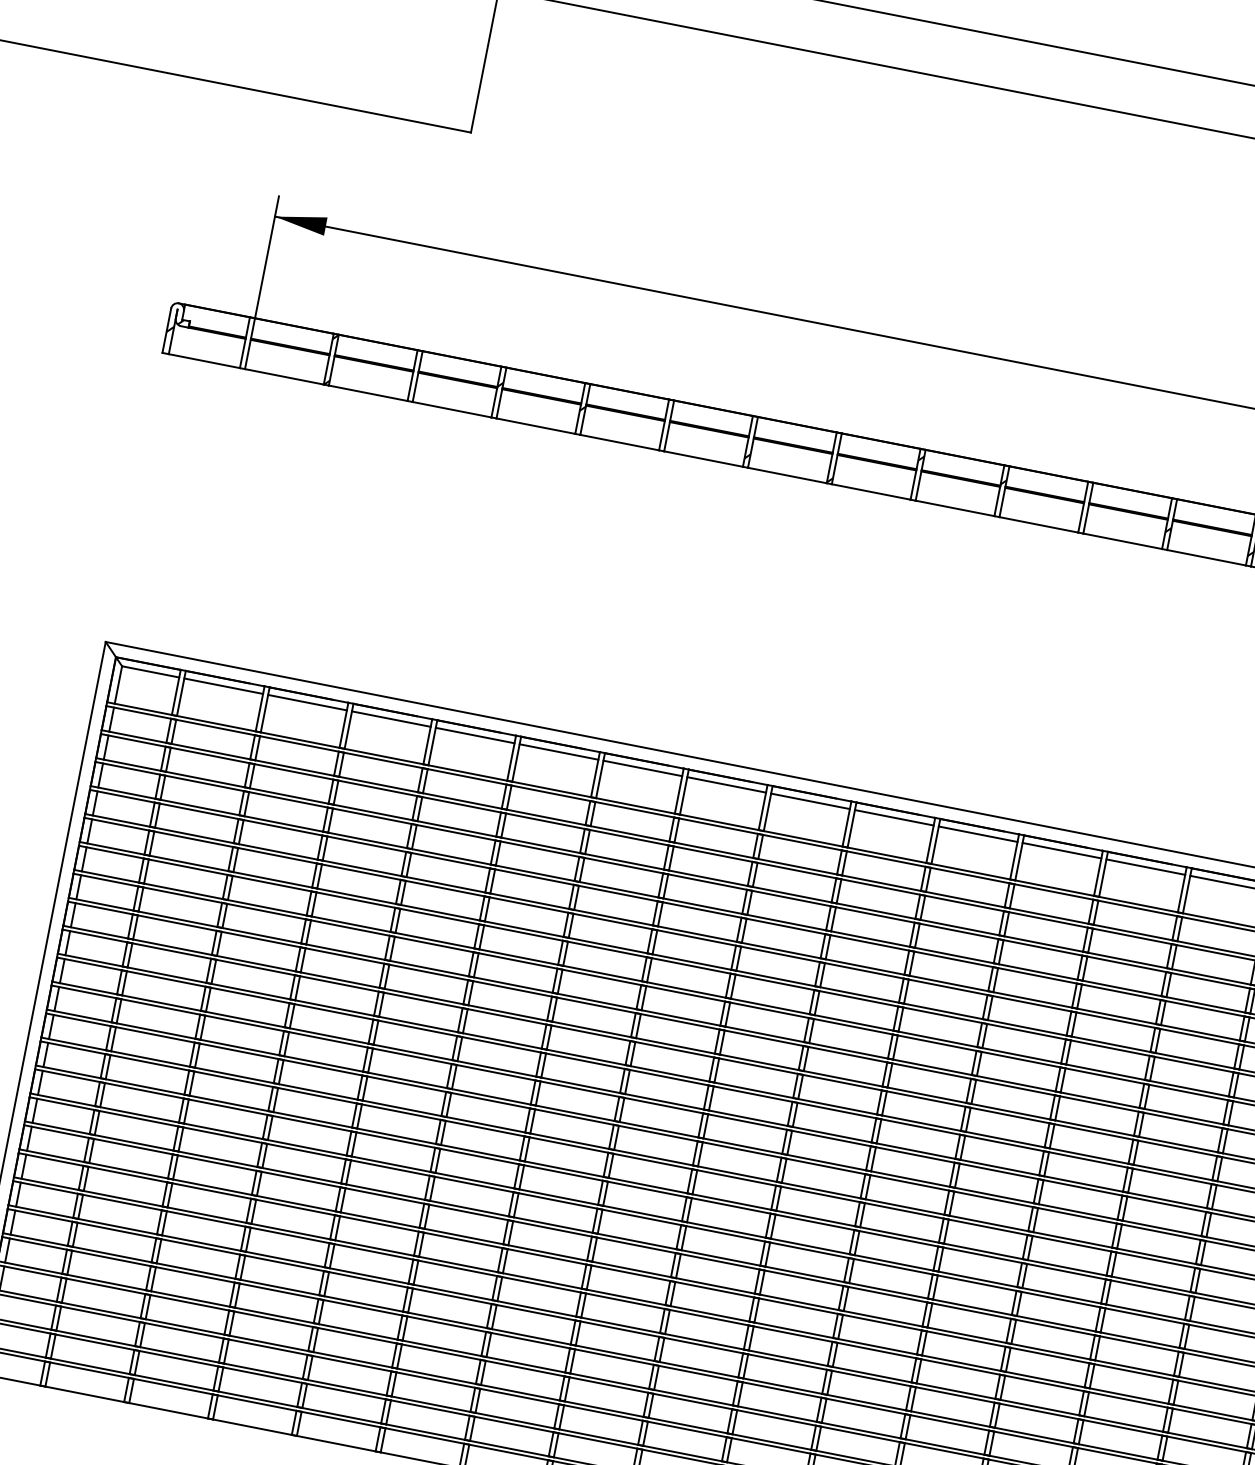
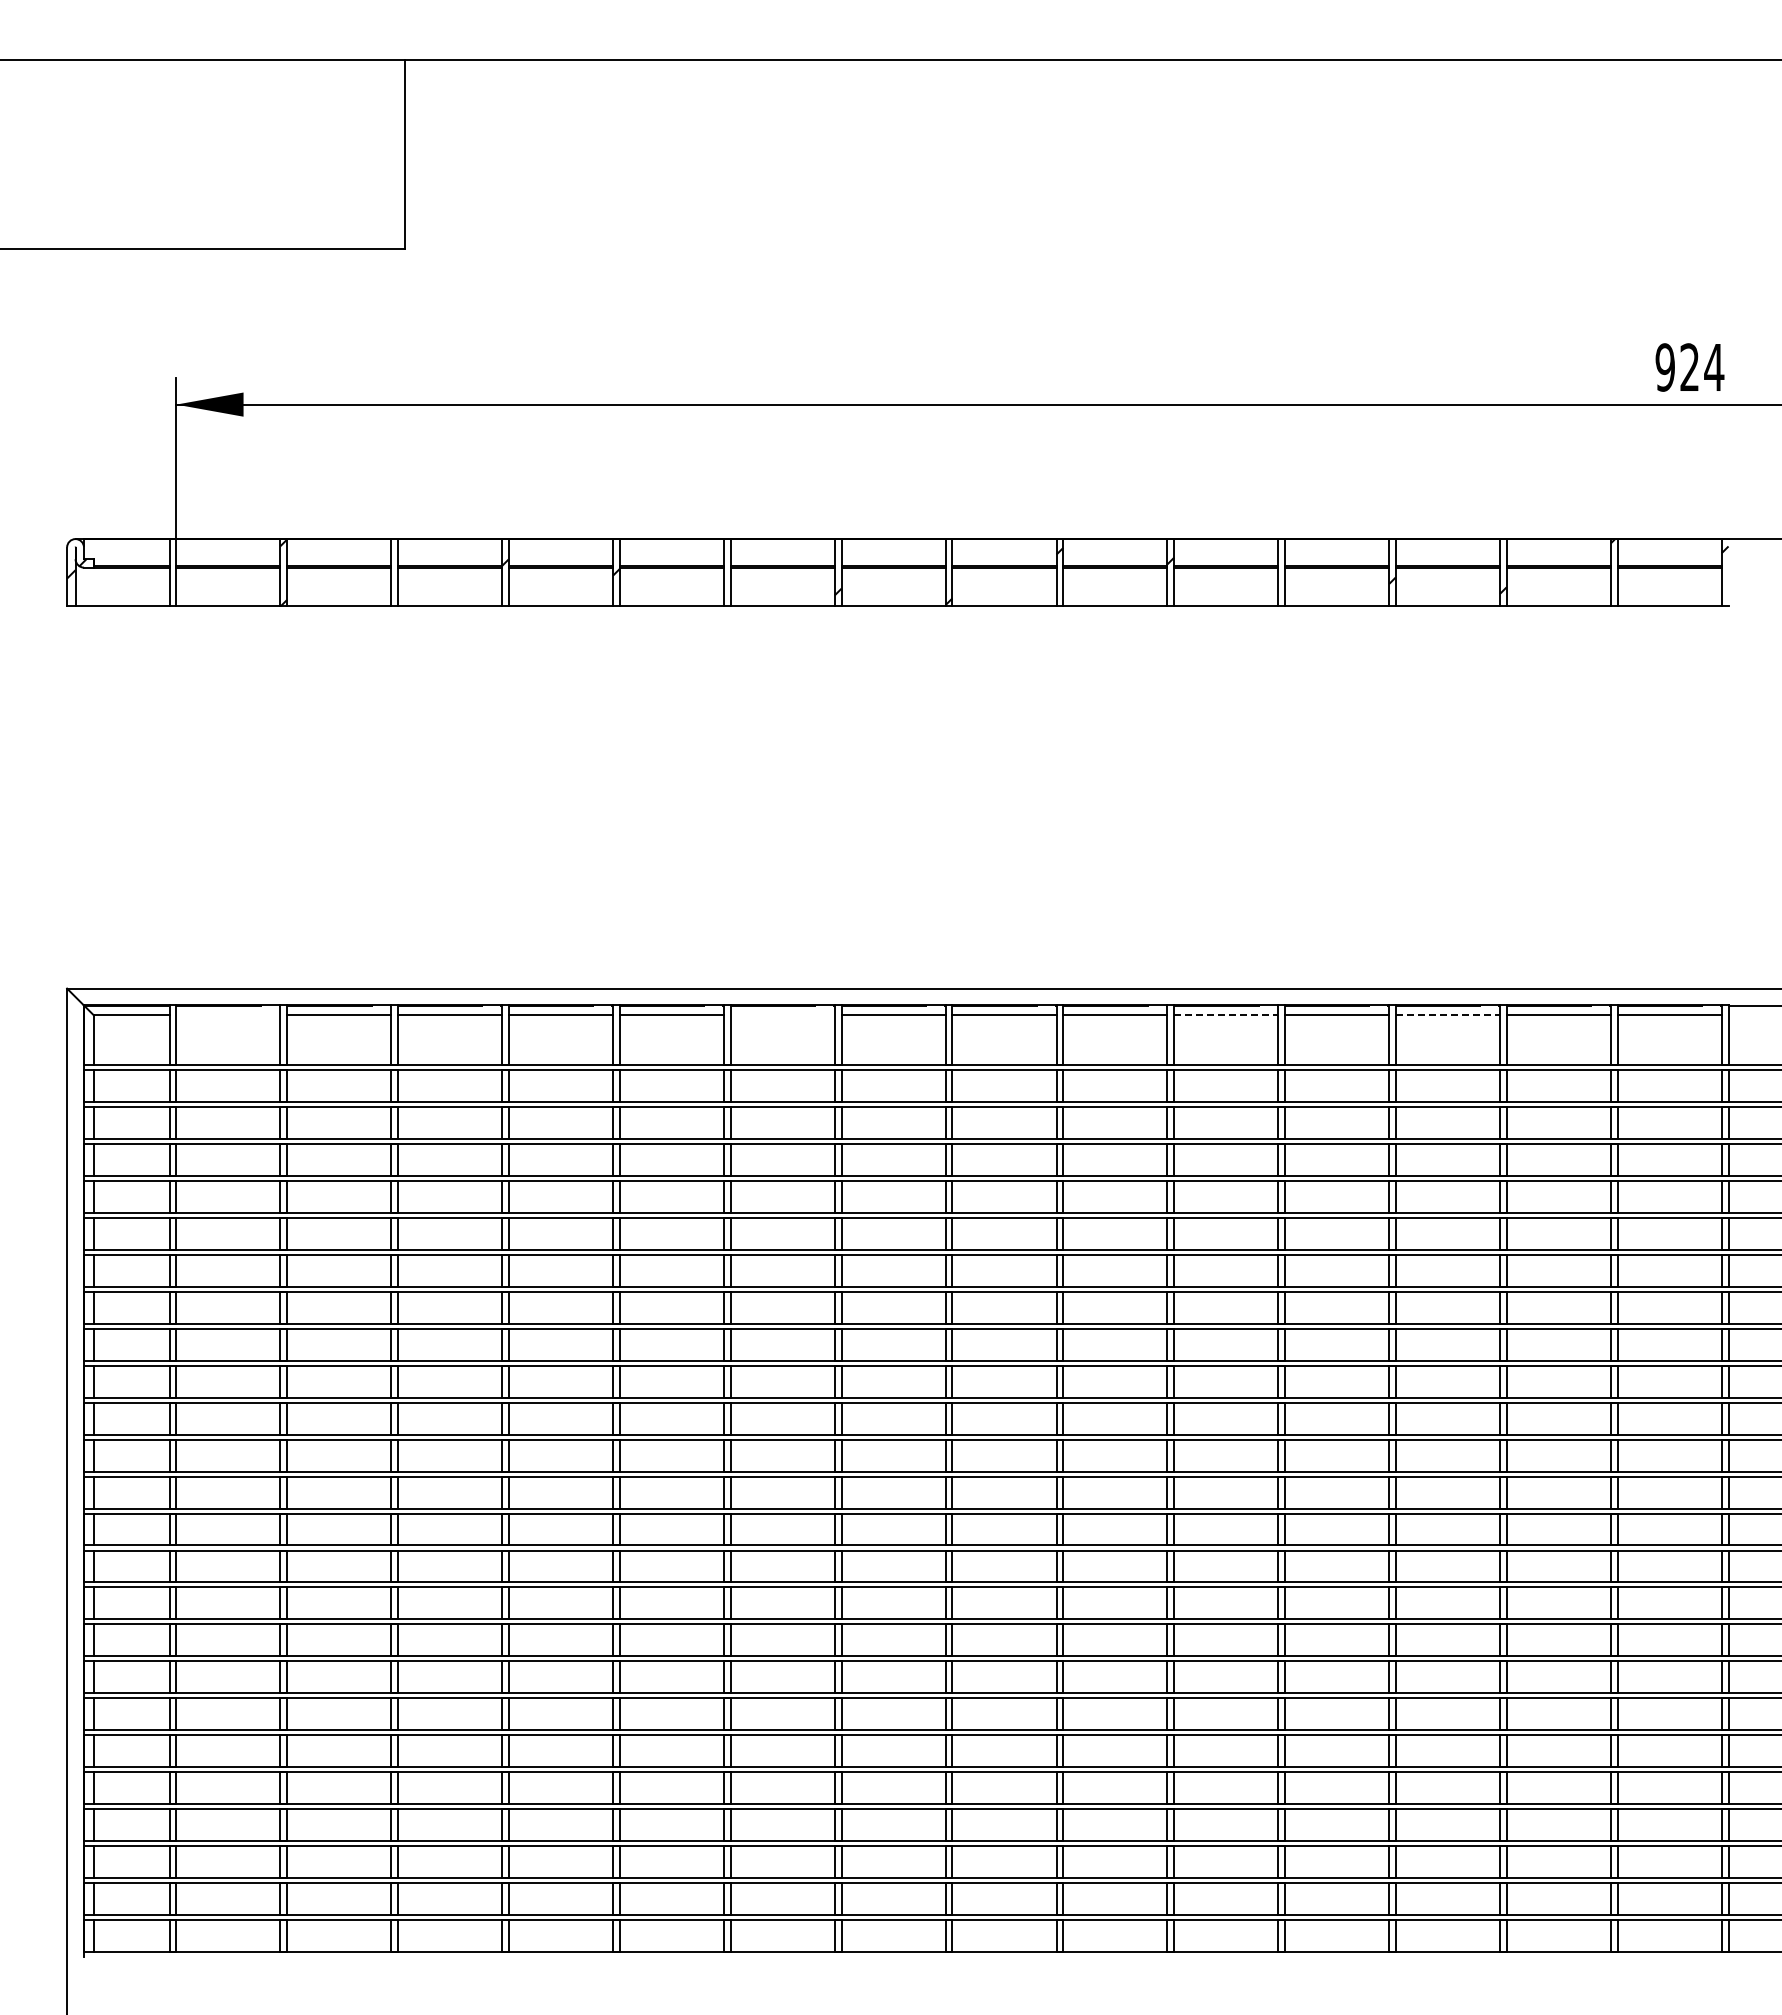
line: (223, 686) -> (228, 1015), removed
line: (642, 768) -> (782, 1015), removed
line: (978, 834) -> (1226, 1015), solid -> dashed
line: (1146, 867) -> (1448, 1015), solid -> dashed

